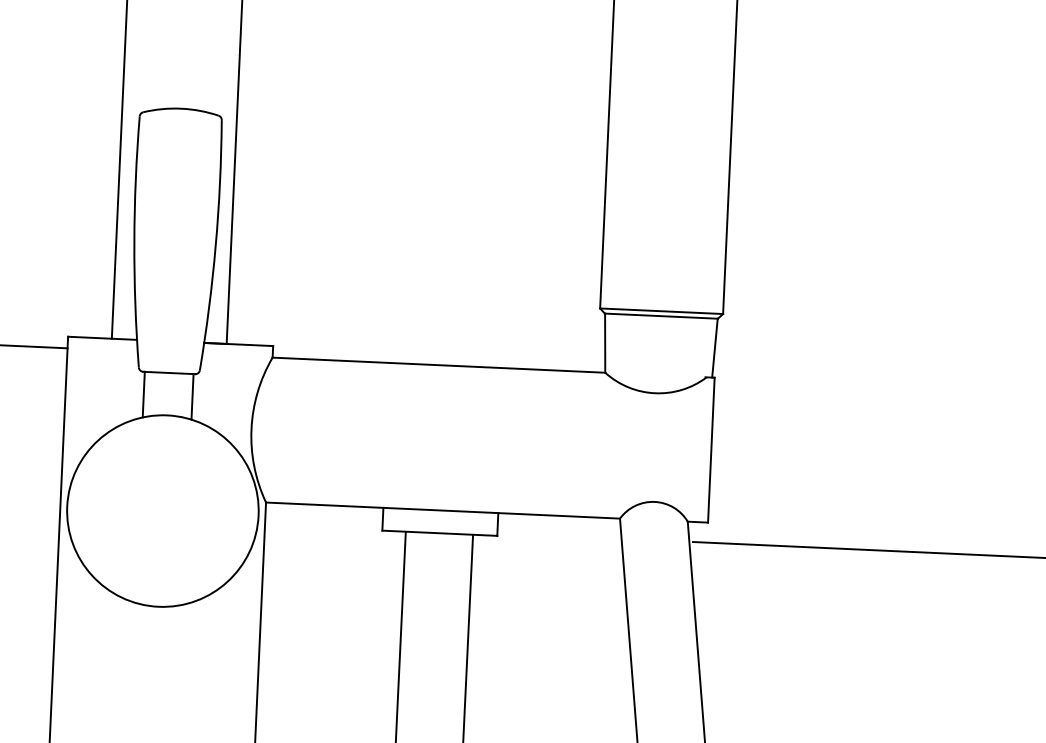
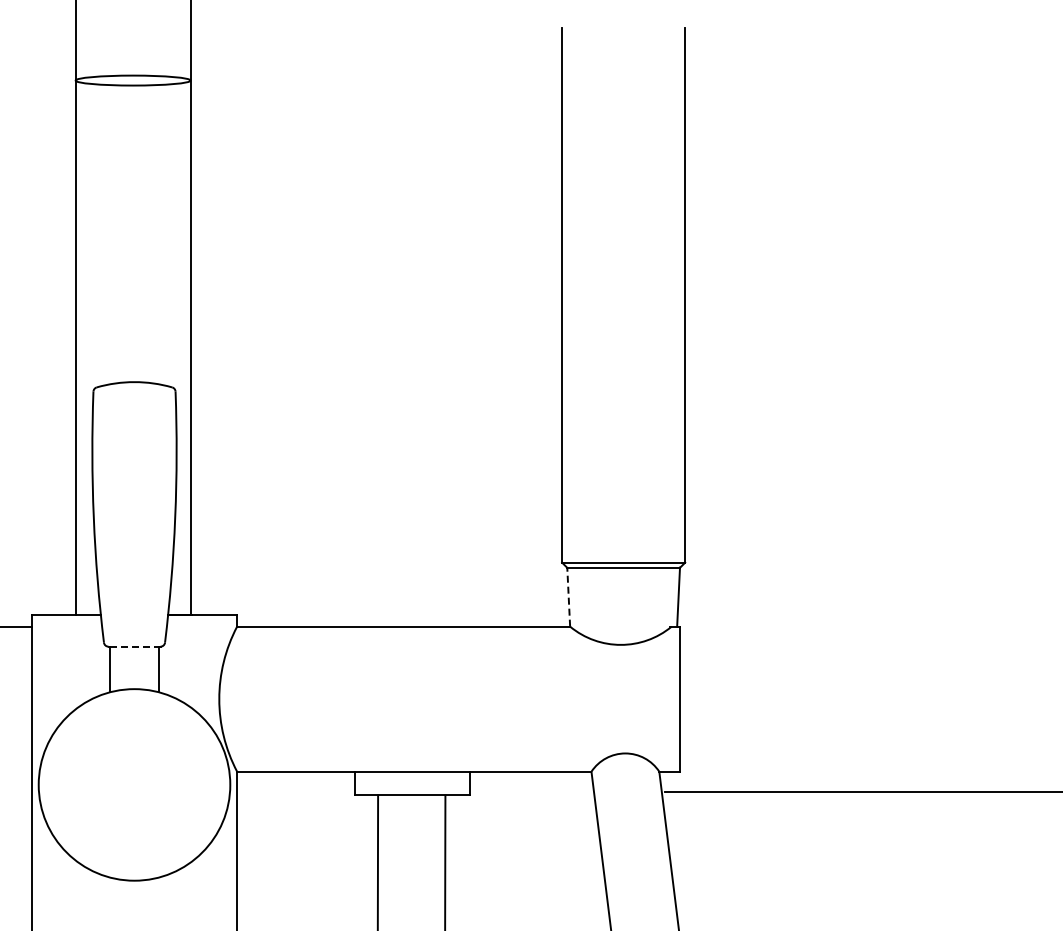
line: (604, 343) -> (568, 597), solid -> dashed
line: (170, 372) -> (135, 646), solid -> dashed

